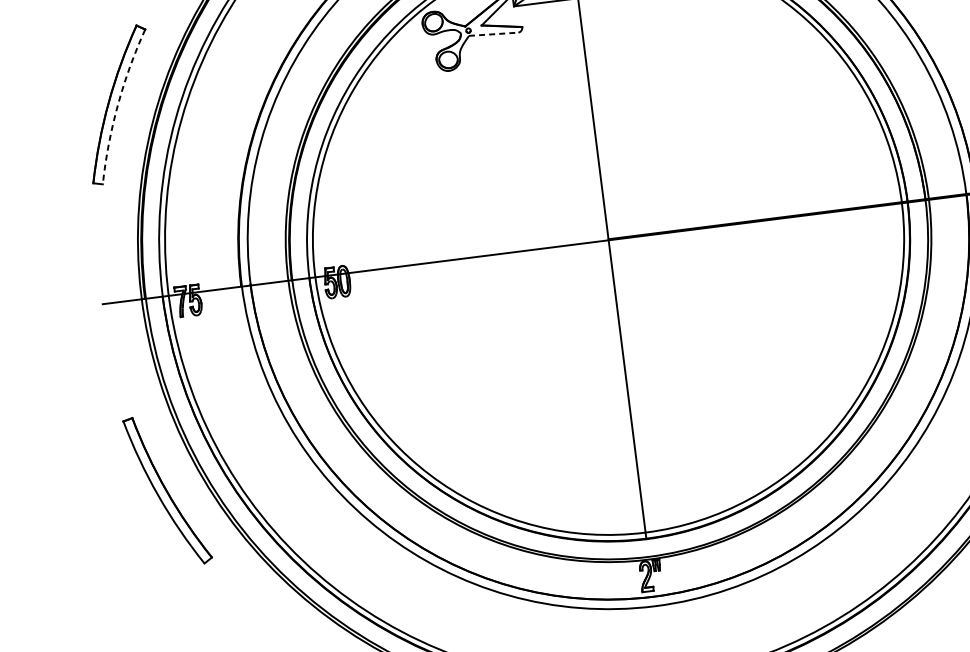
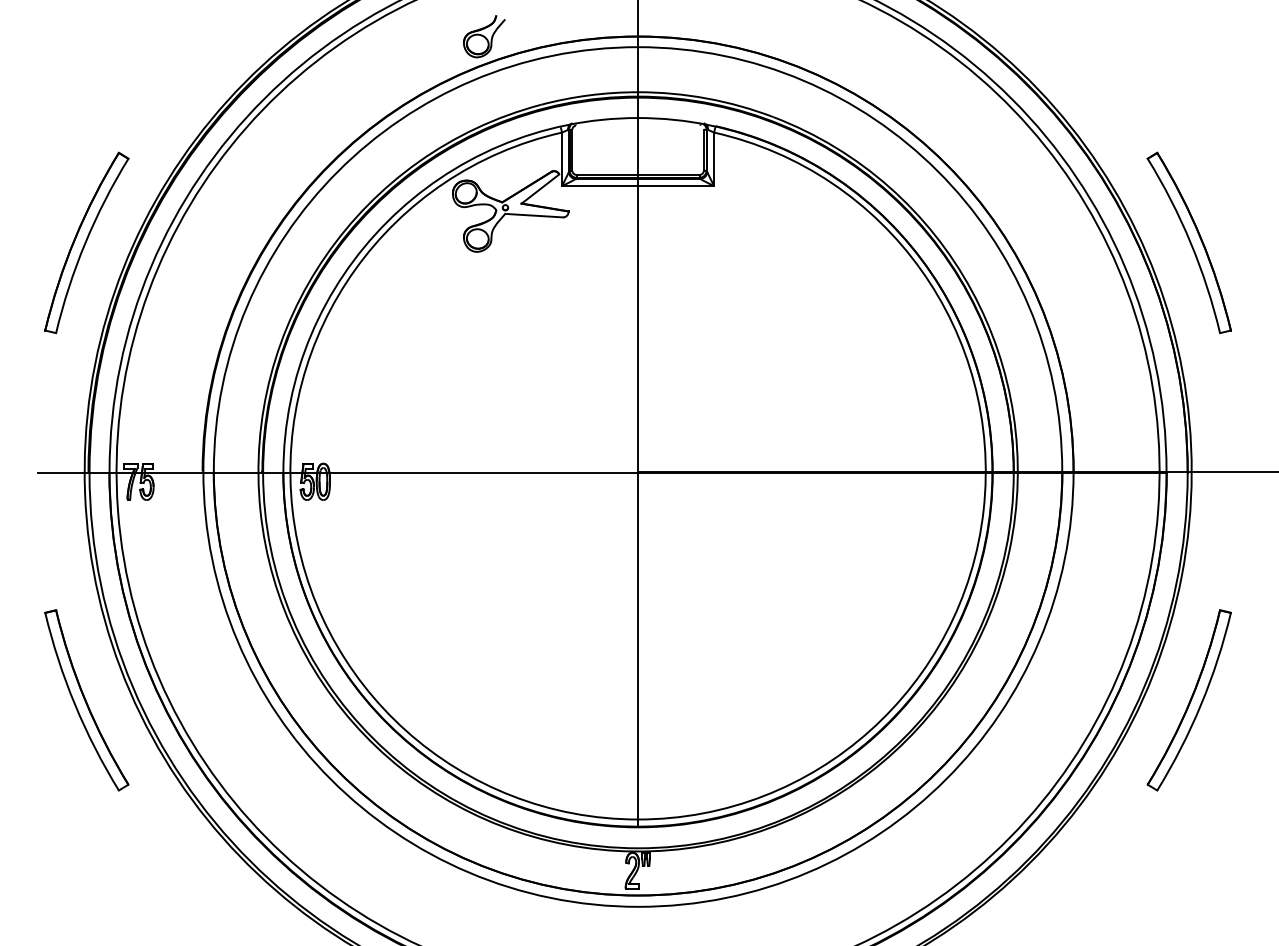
line: (493, 34) -> (534, 215), dashed -> solid
arc: (118, 105) -> (85, 243), dashed -> solid

